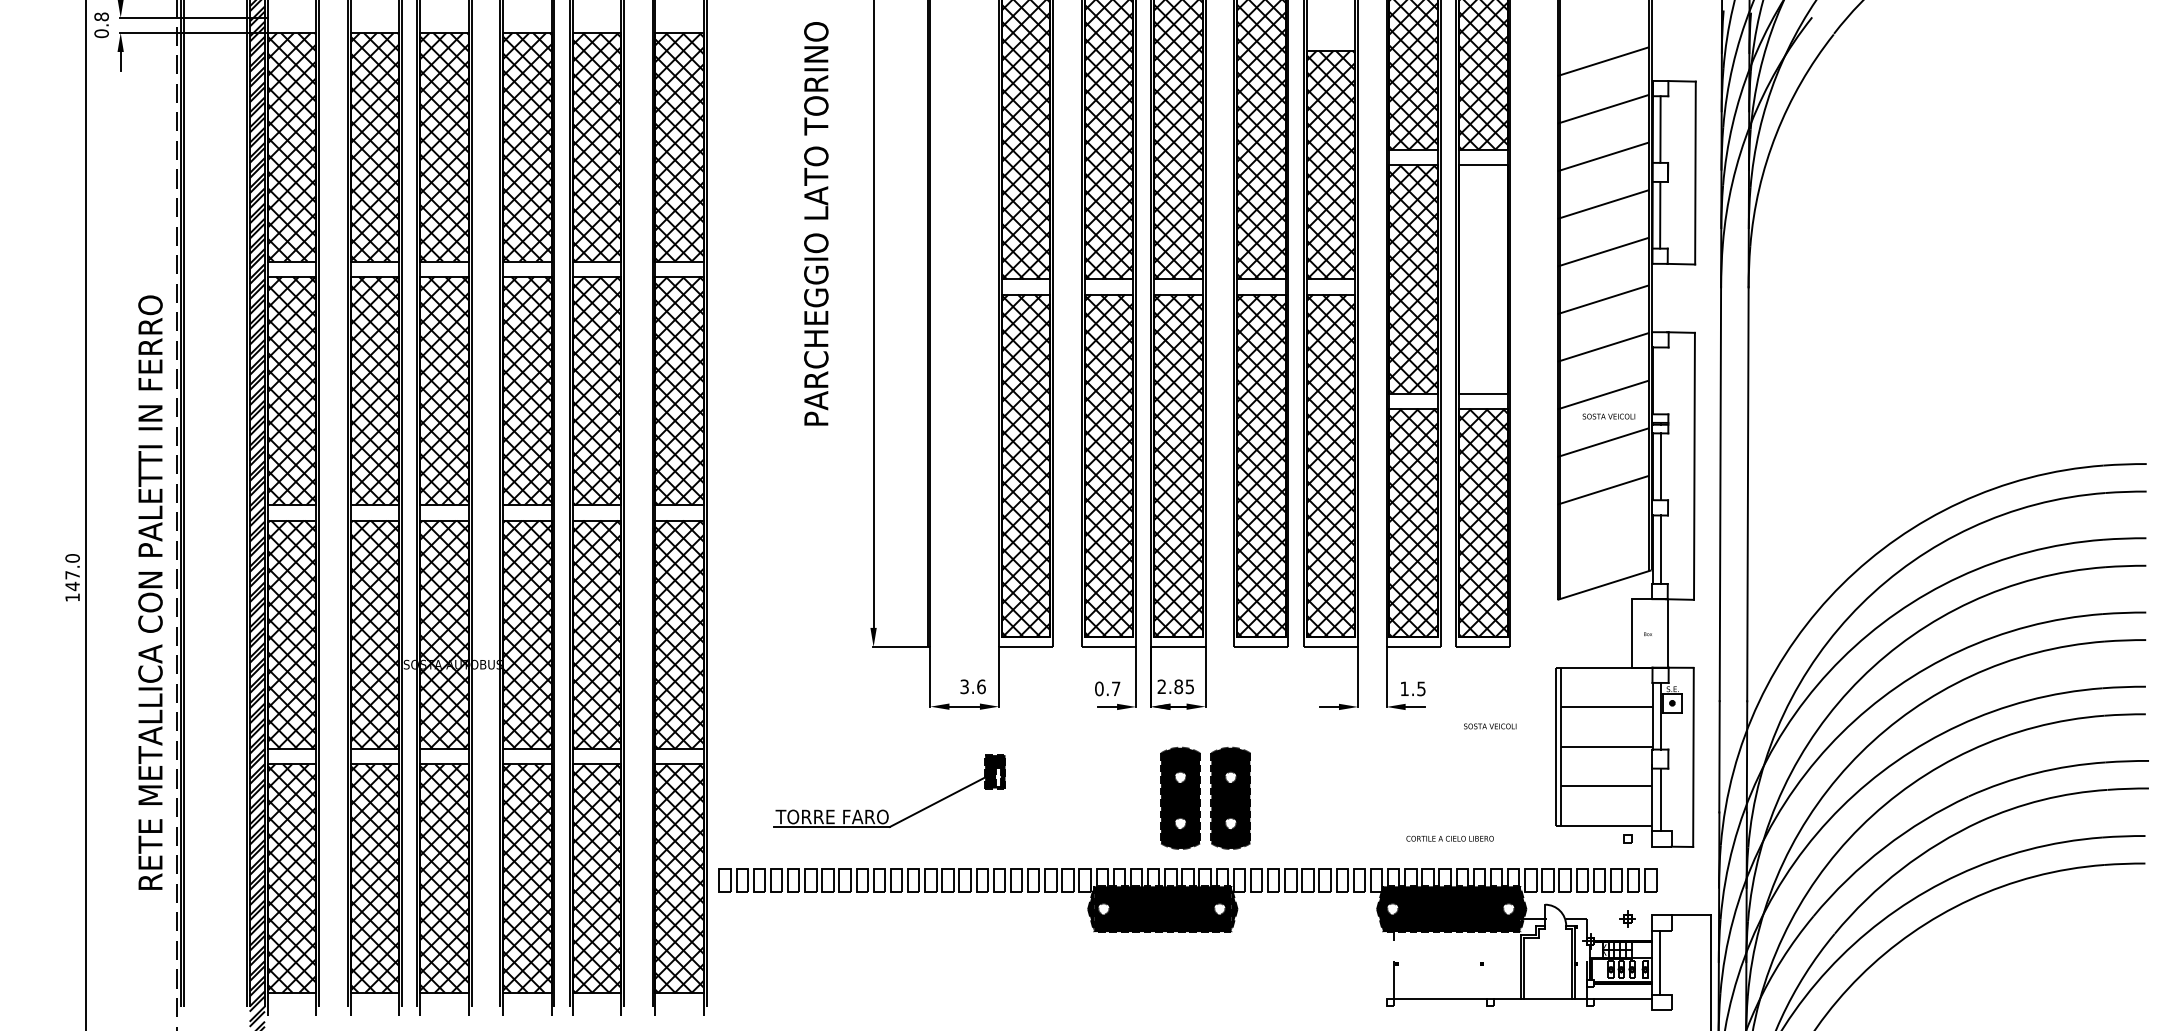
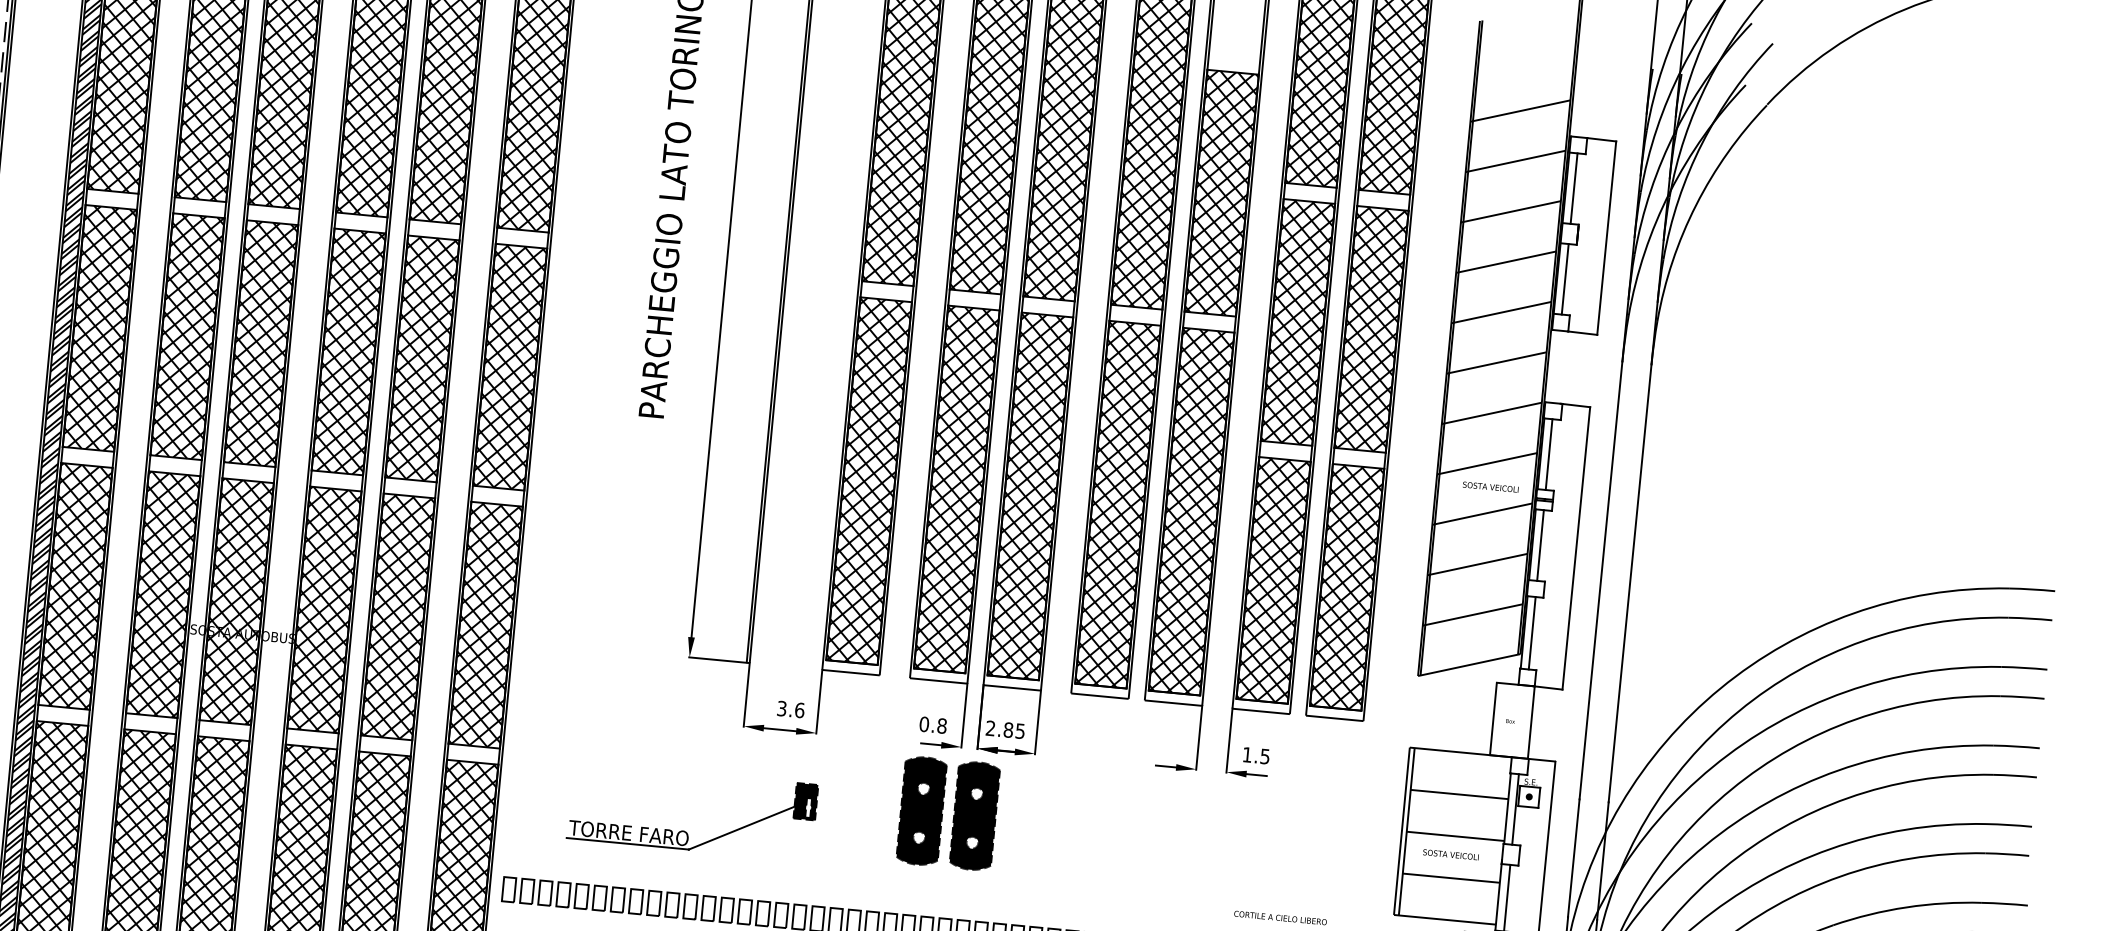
hatch: (1482, 279) -> (1370, 329), added
line: (1660, 380) -> (1548, 454), added
line: (1603, 537) -> (1472, 614), added
text: (1115, 688) -> (941, 725), 0.7 -> 0.8
text: (1490, 726) -> (1451, 854), moved
part: (1205, 797) -> (948, 812), moved

